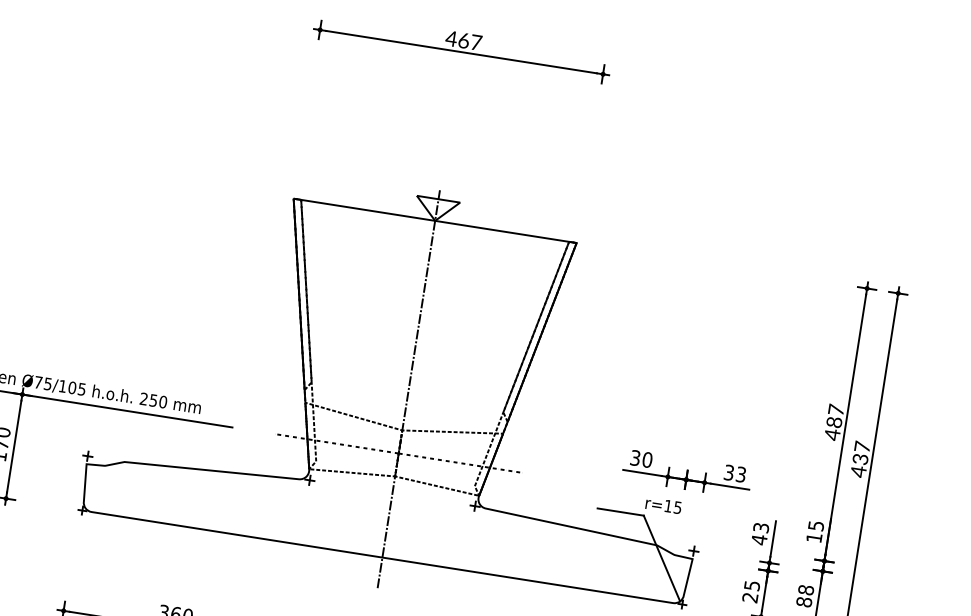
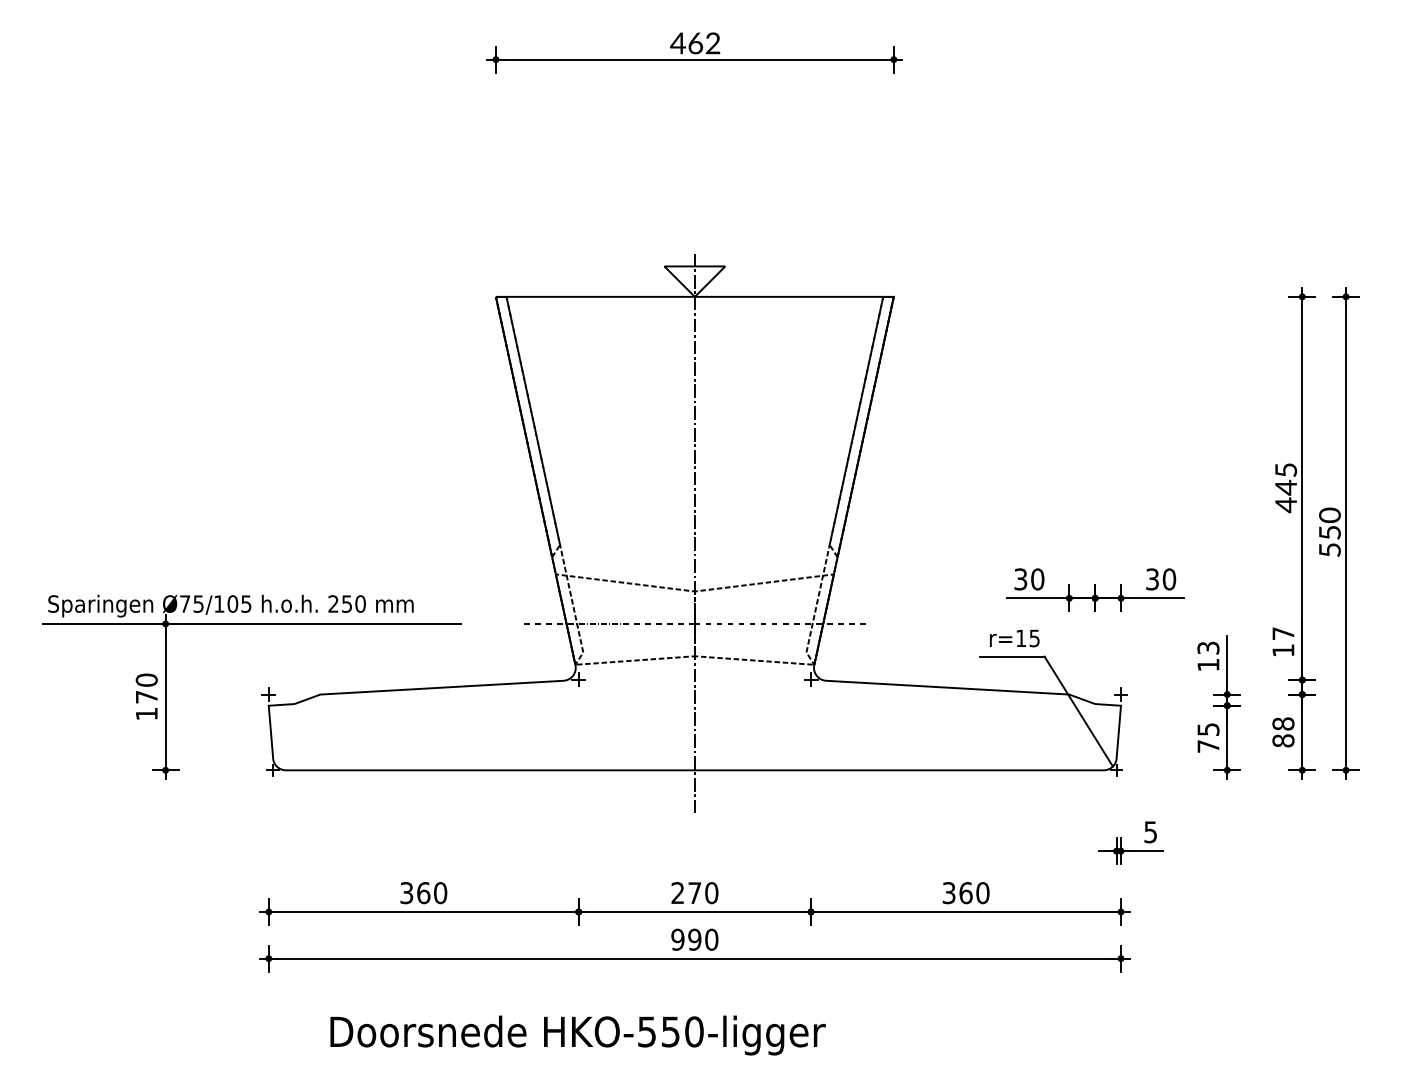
text: (475, 42) -> (712, 43), 467 -> 462
text: (835, 415) -> (1286, 478), 487 -> 445
text: (860, 459) -> (1329, 532), 437 -> 550
text: (741, 474) -> (1169, 579), 33 -> 30
text: (663, 505) -> (1014, 638), moved
text: (816, 525) -> (1283, 633), 15 -> 17
text: (759, 540) -> (1208, 665), 43 -> 13
text: (750, 597) -> (1208, 746), 25 -> 75

